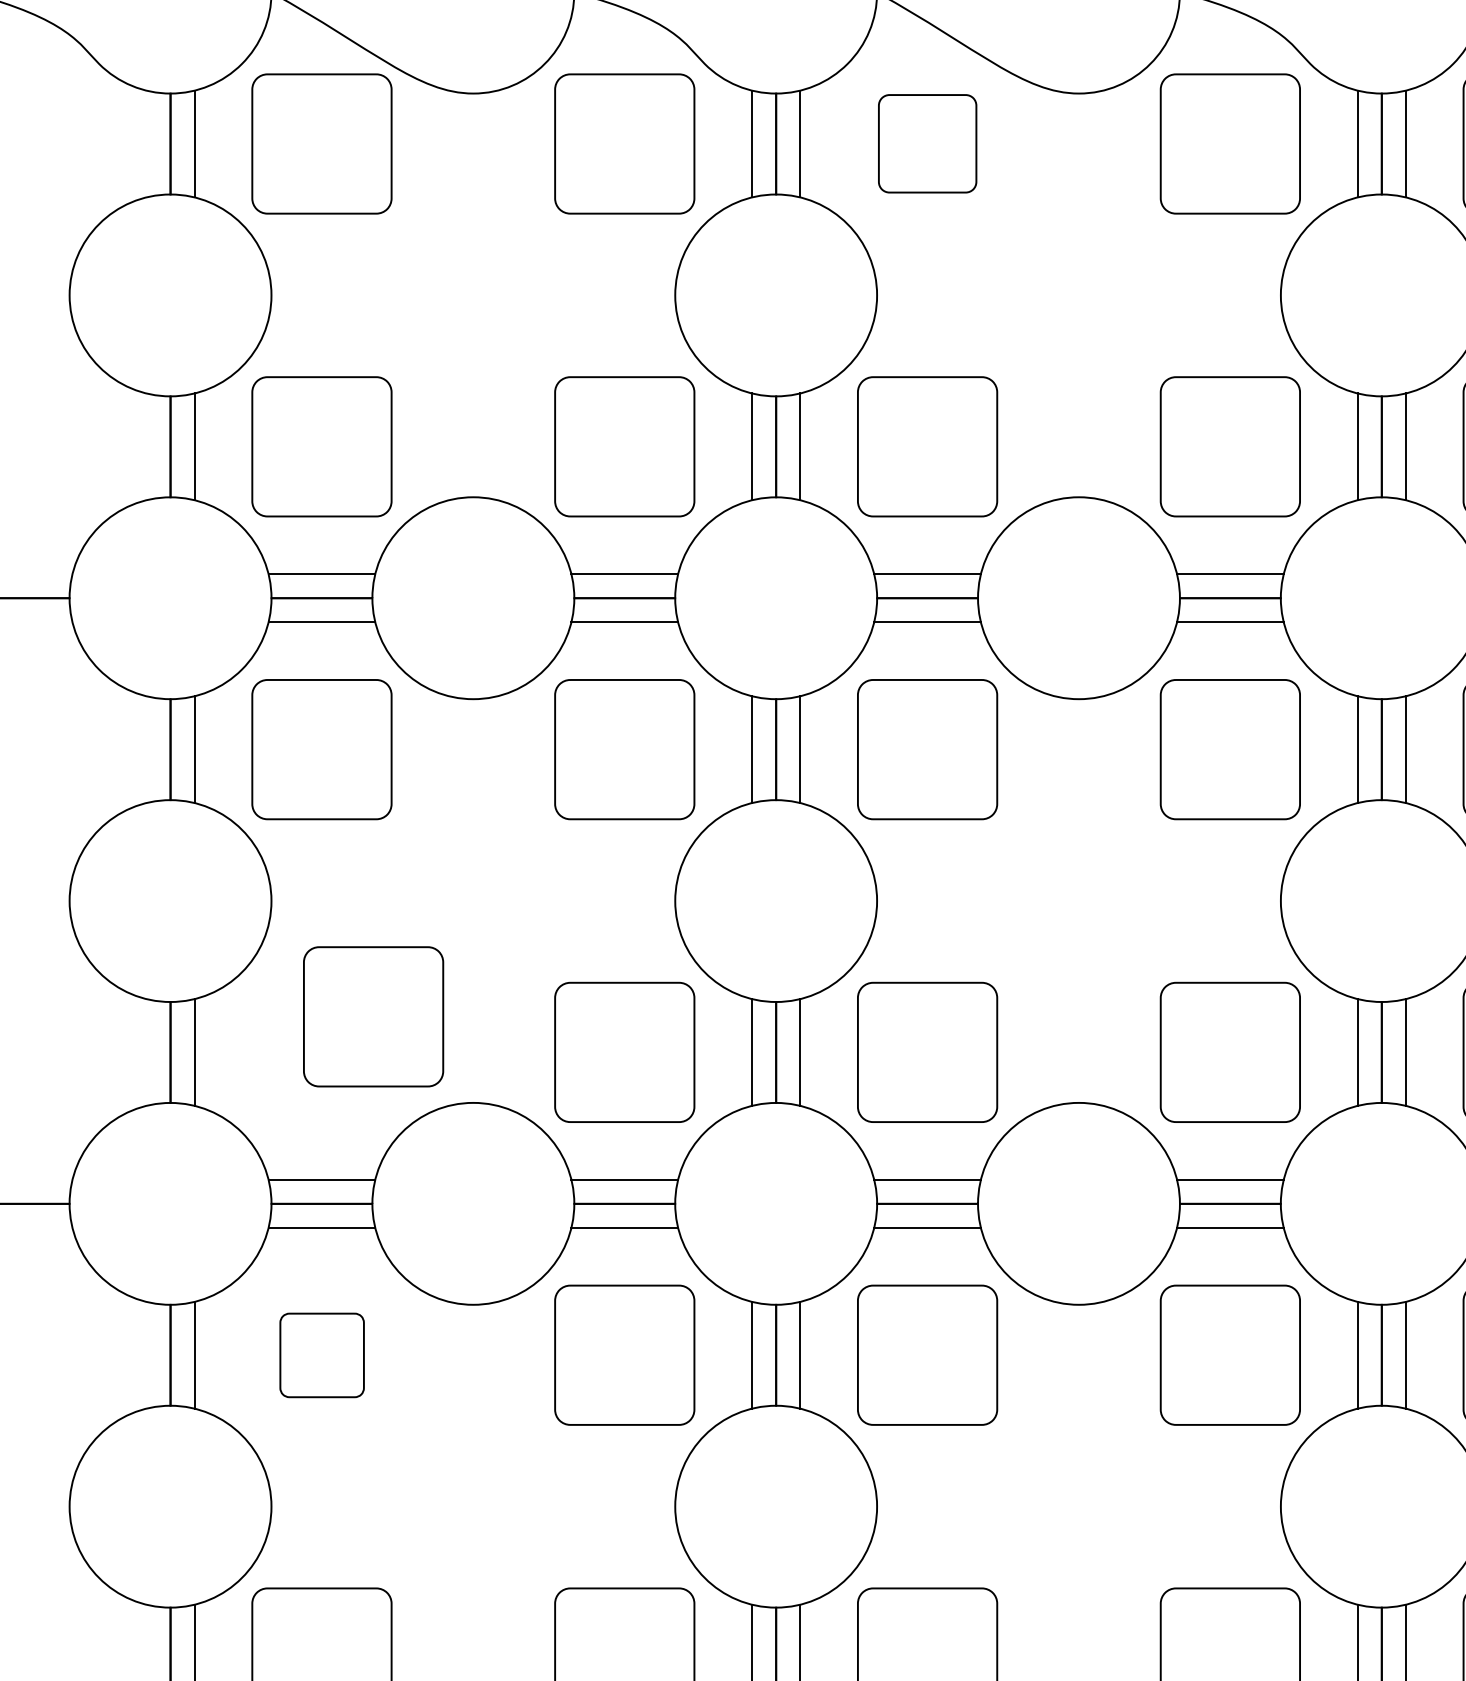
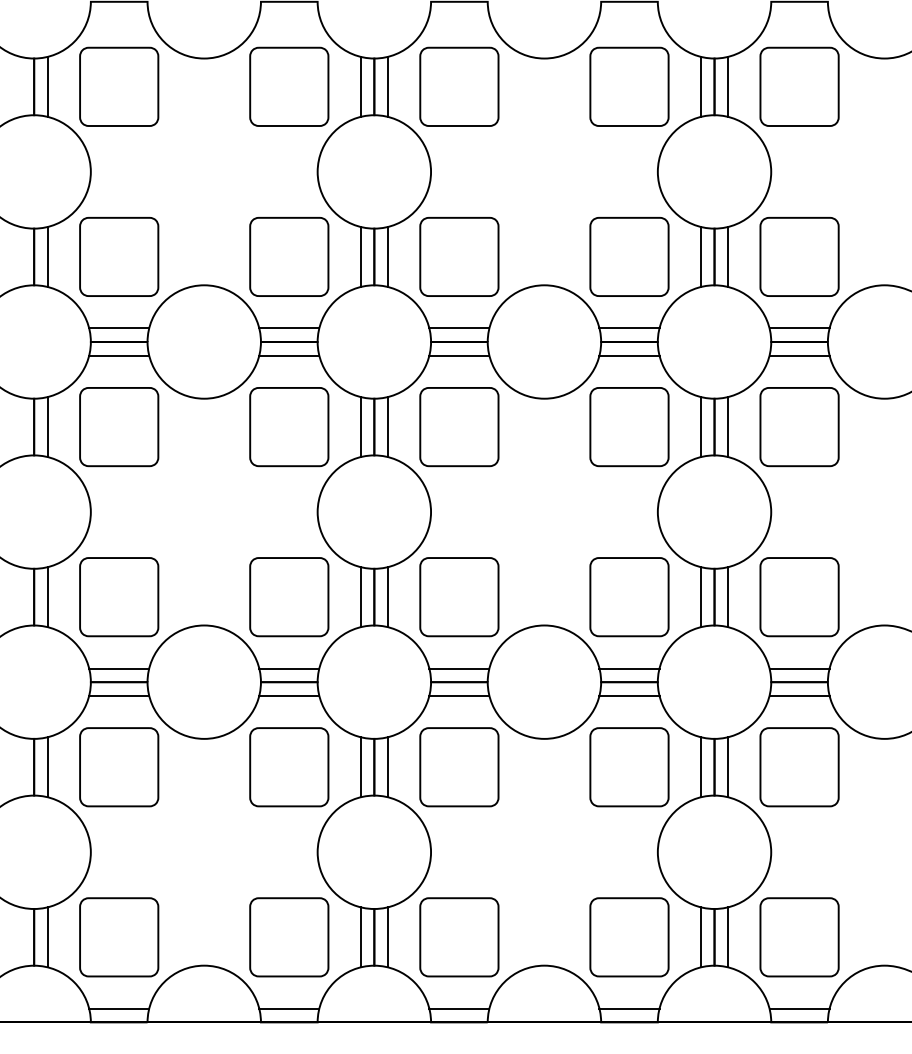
part: (927, 143) -> (459, 86), size x1.43
part: (374, 1017) -> (119, 597), moved
part: (322, 1355) -> (119, 767), size x1.67

